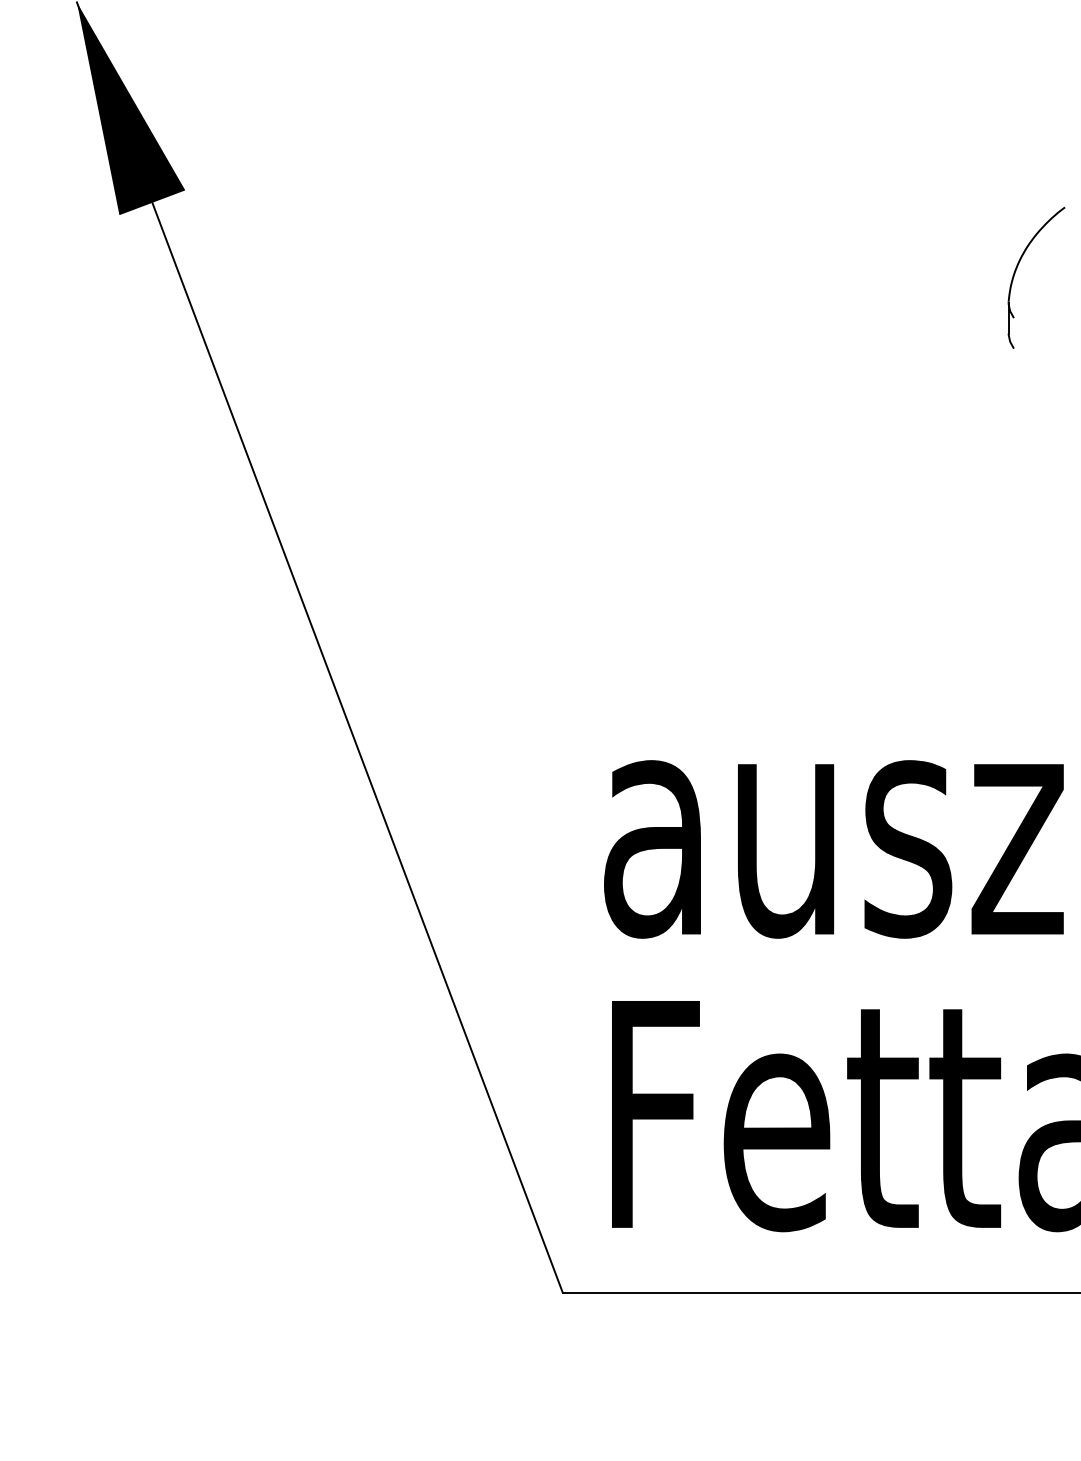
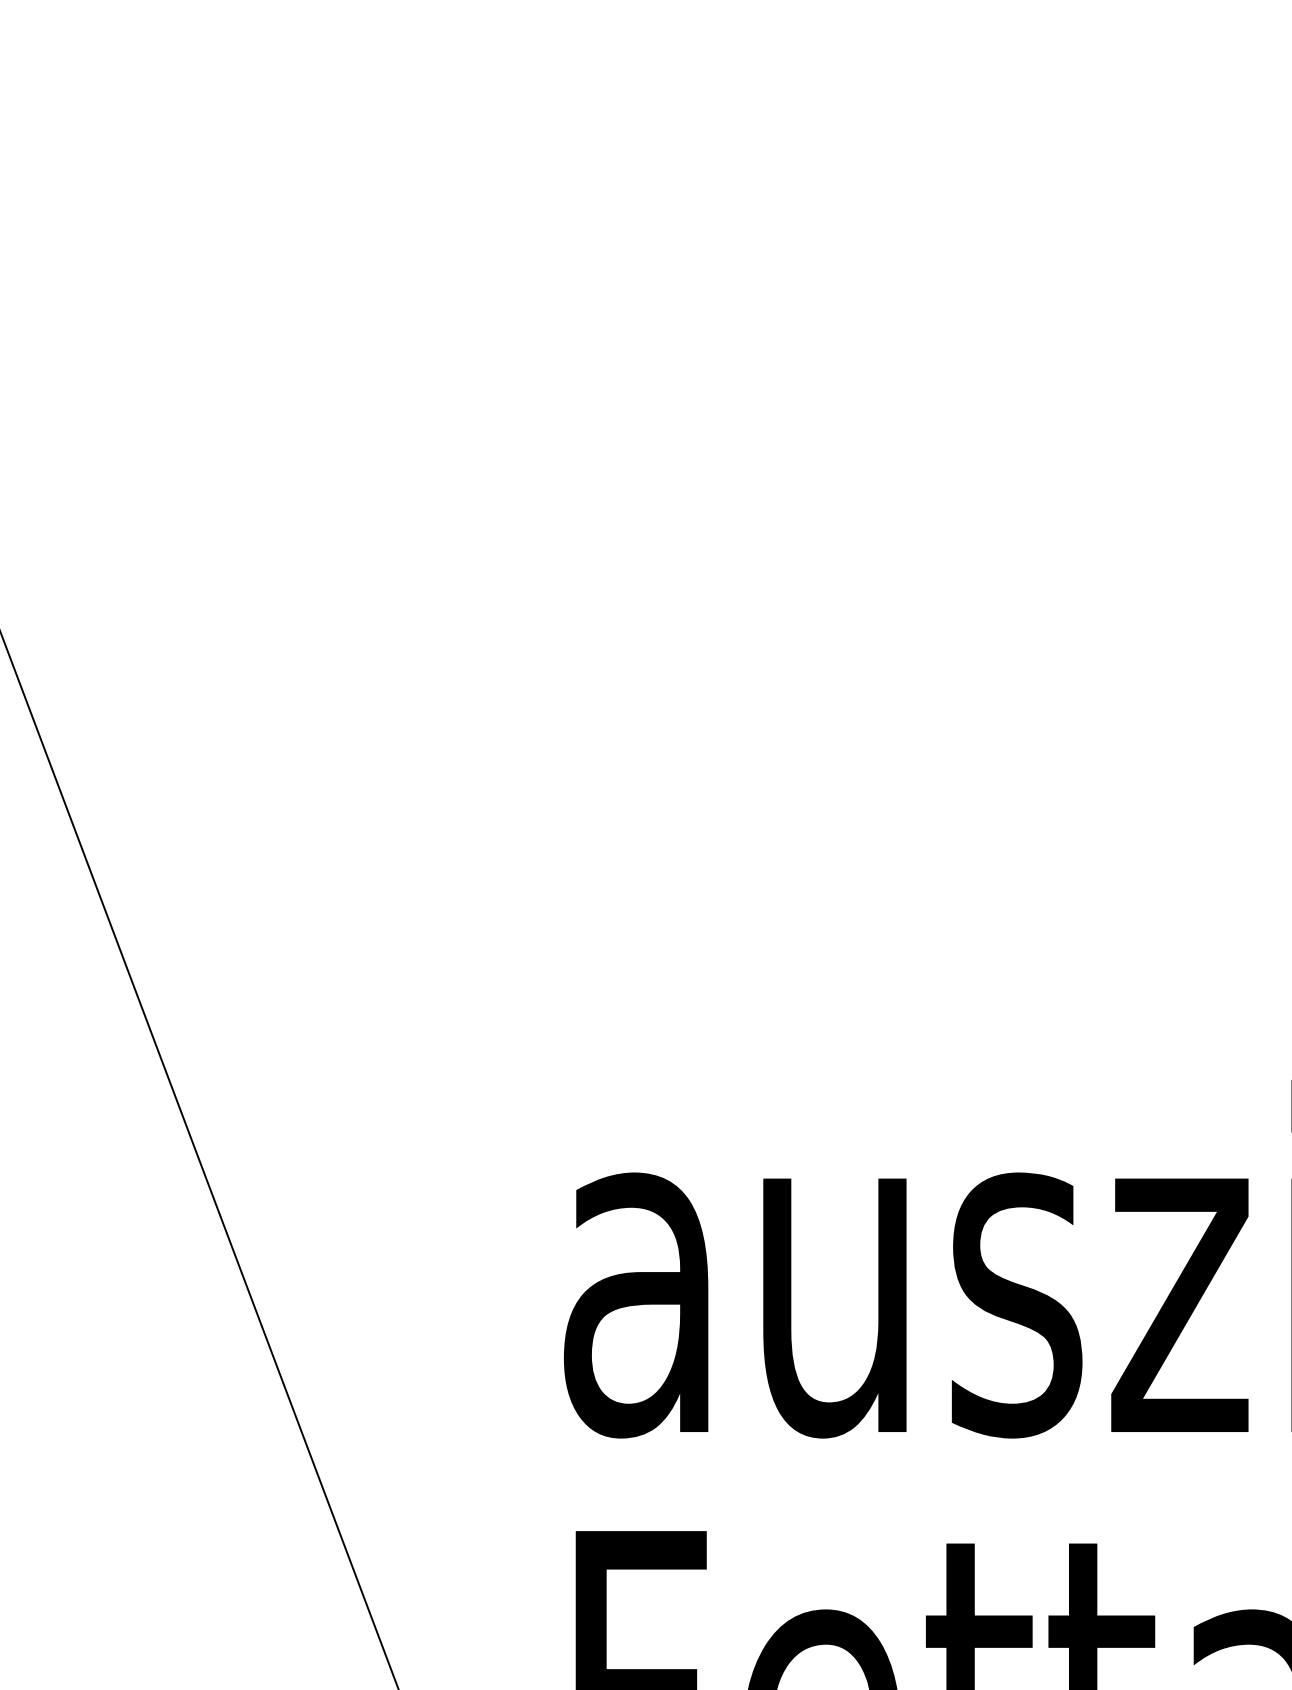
part: (1016, 271) -> (1178, 445), removed

